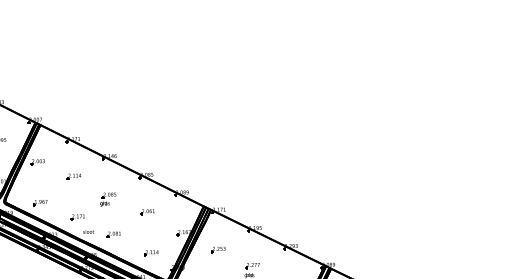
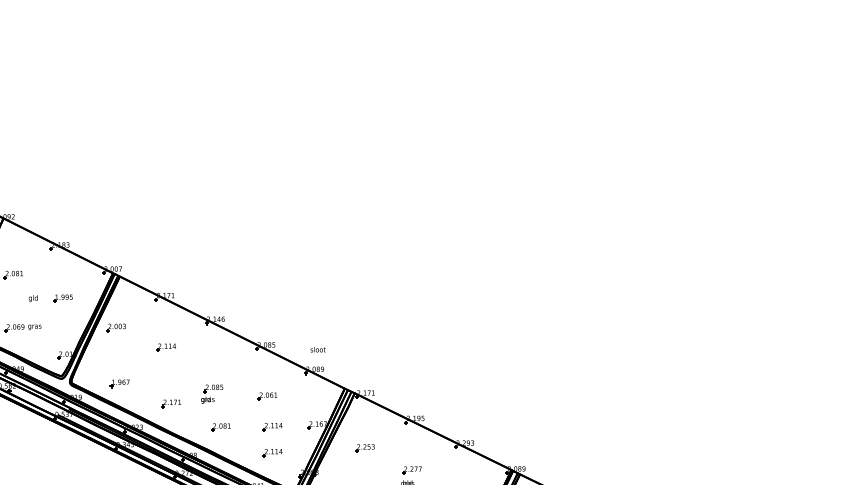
part: (108, 199) -> (212, 393), moved
text: (88, 231) -> (317, 349), moved
part: (151, 234) -> (272, 427), added

